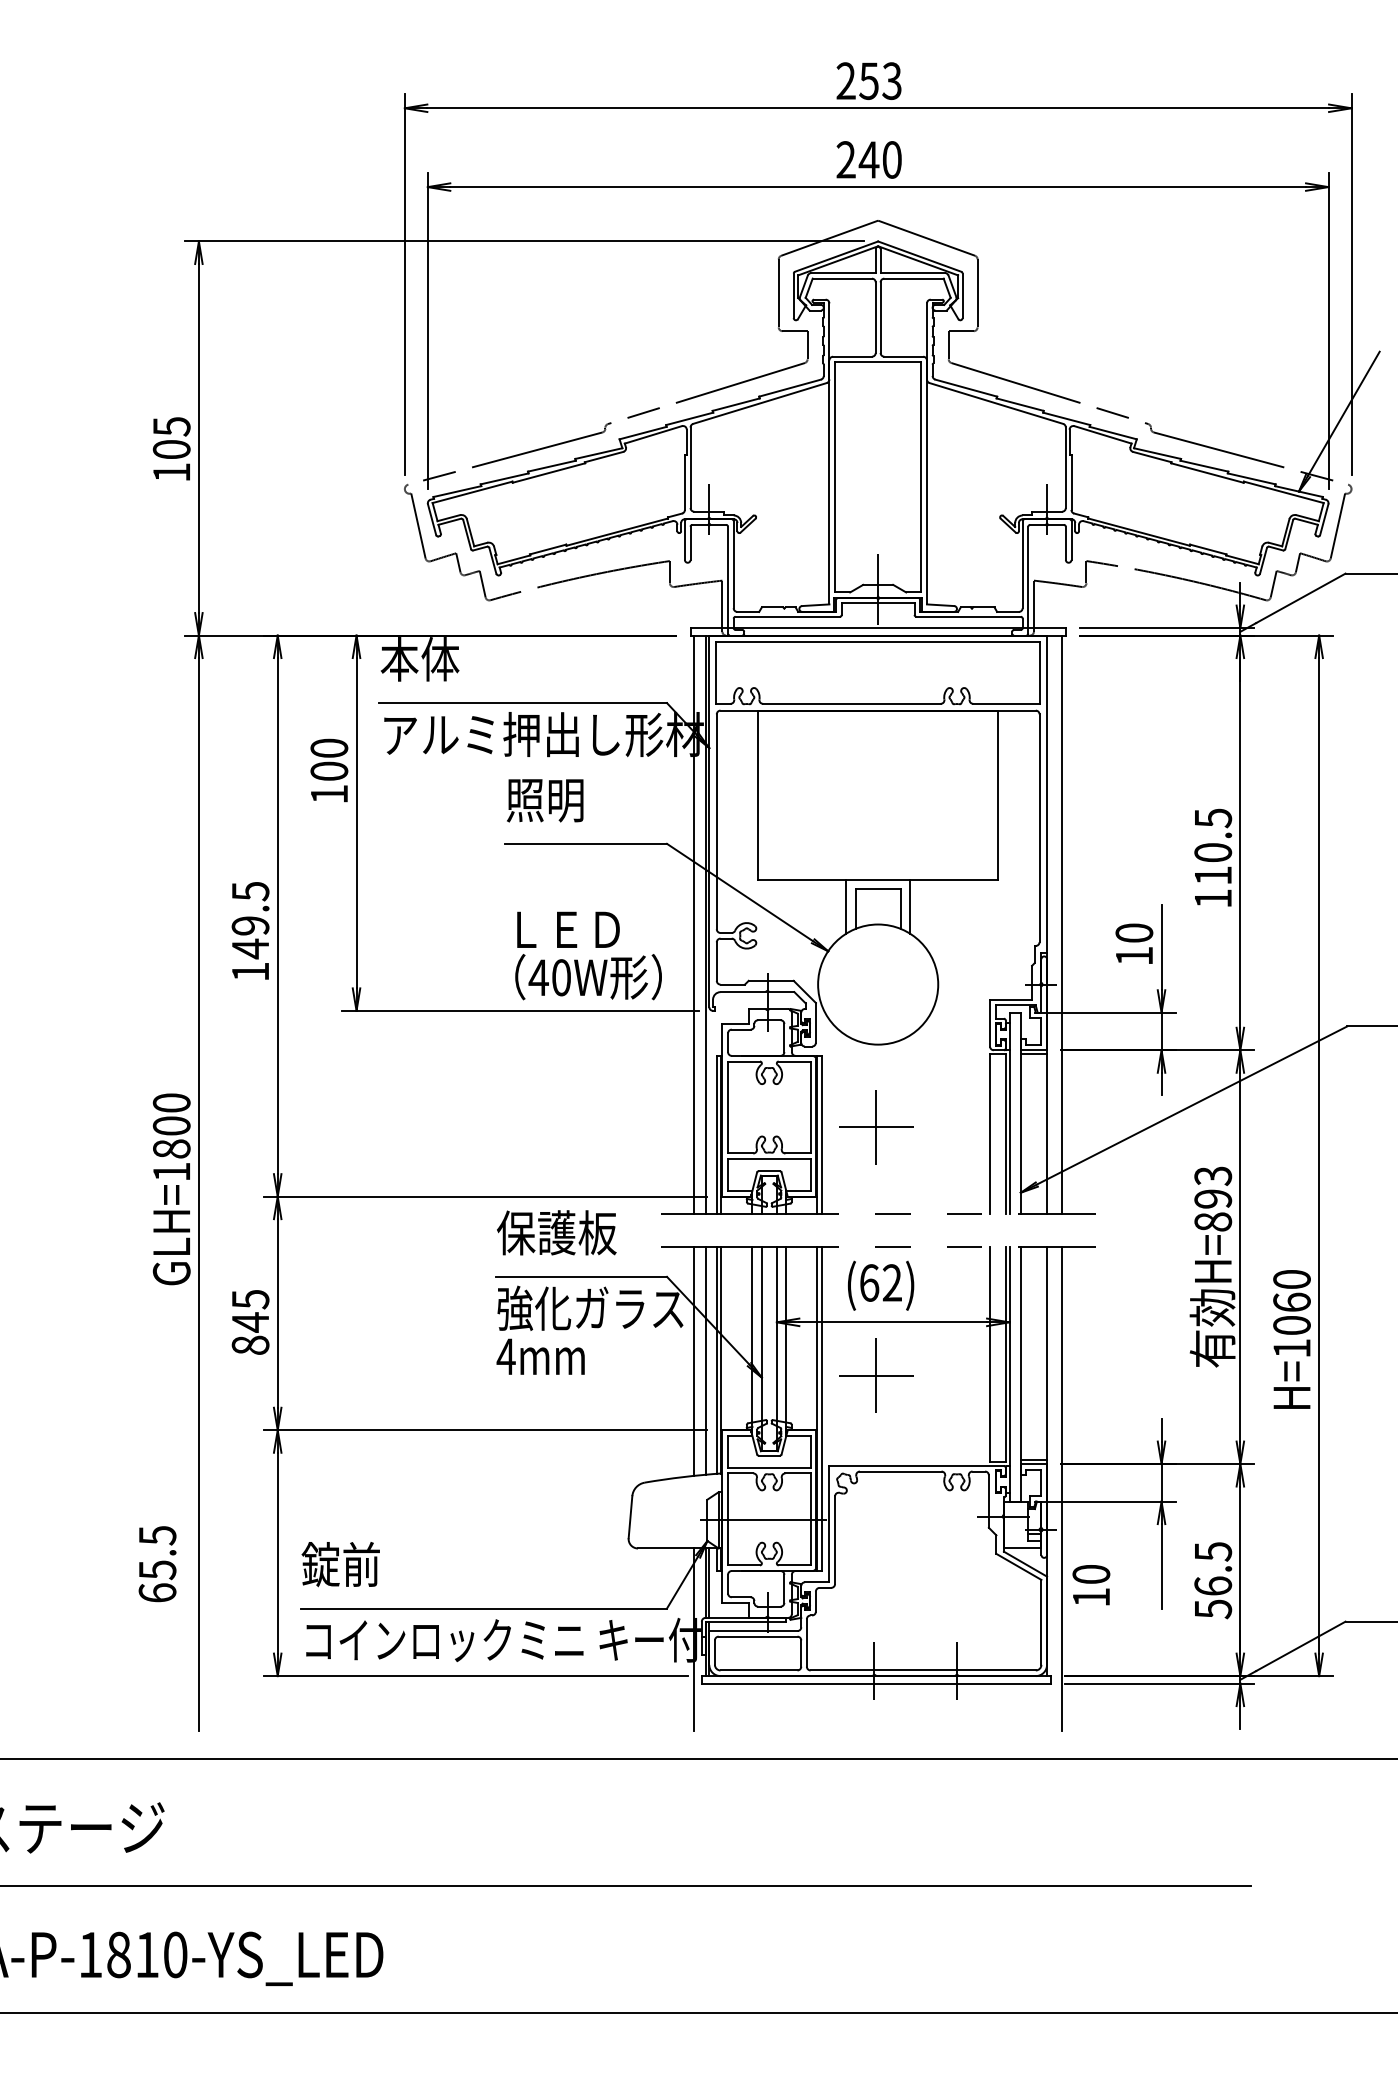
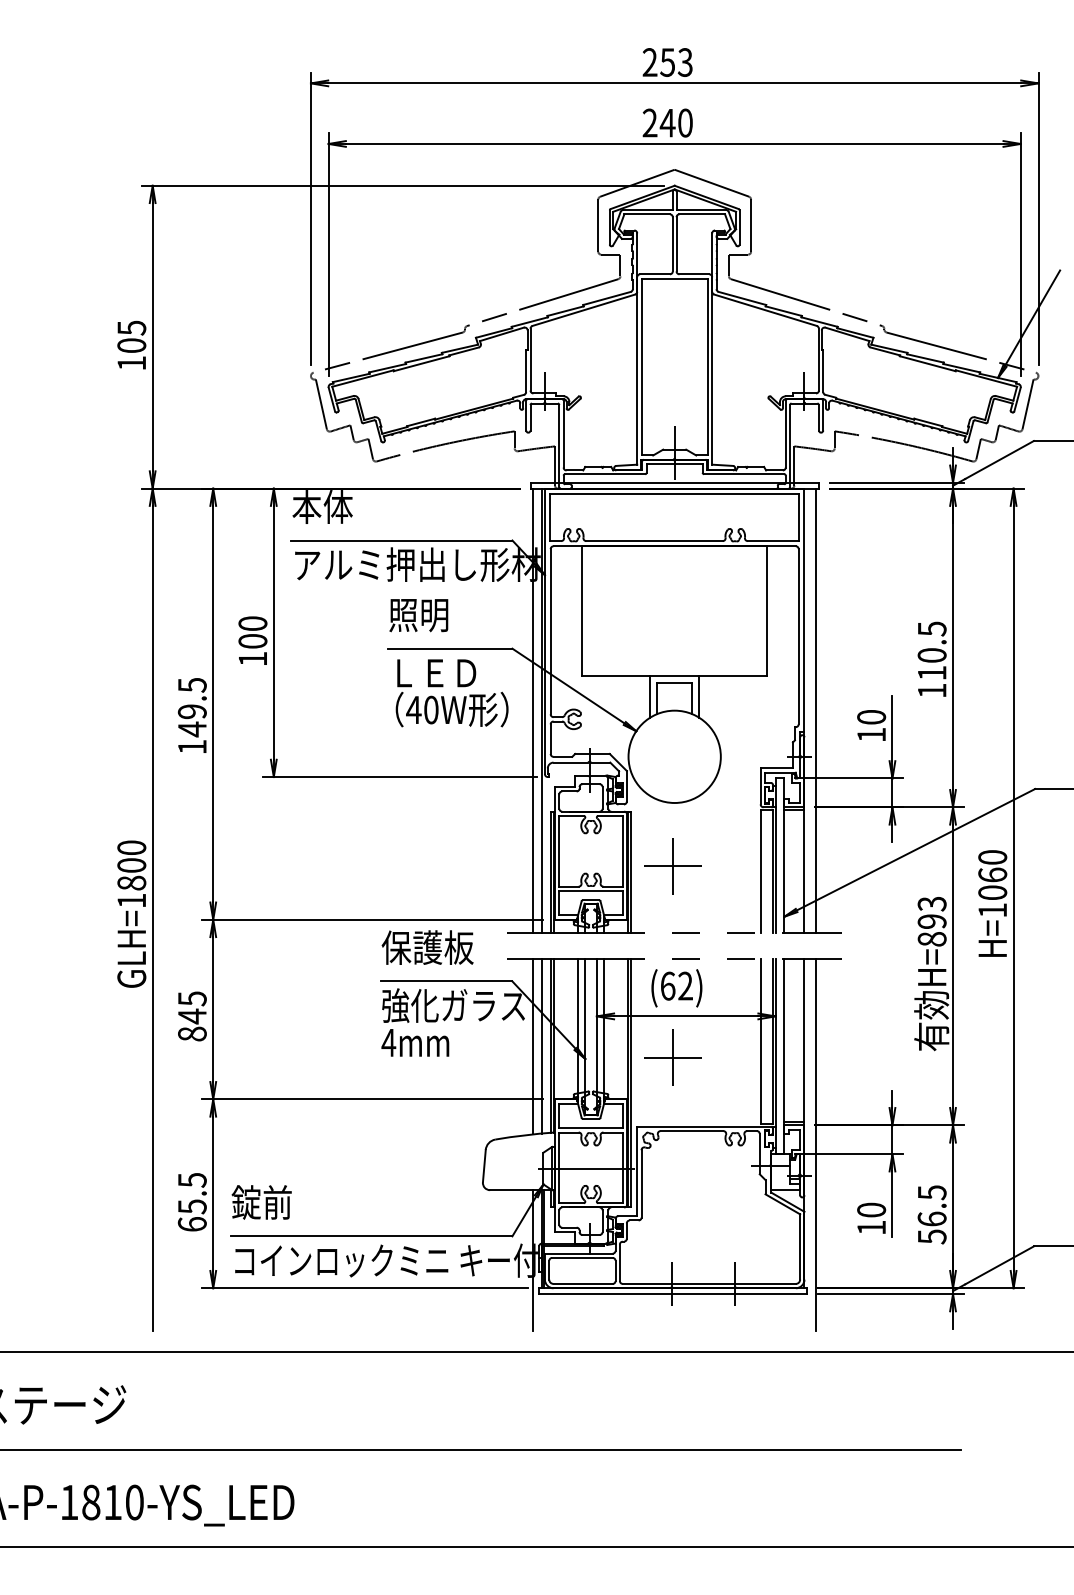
text: (329, 770) -> (253, 640), moved
text: (588, 955) -> (452, 692), moved
text: (1291, 1339) -> (992, 903), moved
text: (157, 1564) -> (192, 1202), moved
text: (1091, 1585) -> (871, 1218), moved

